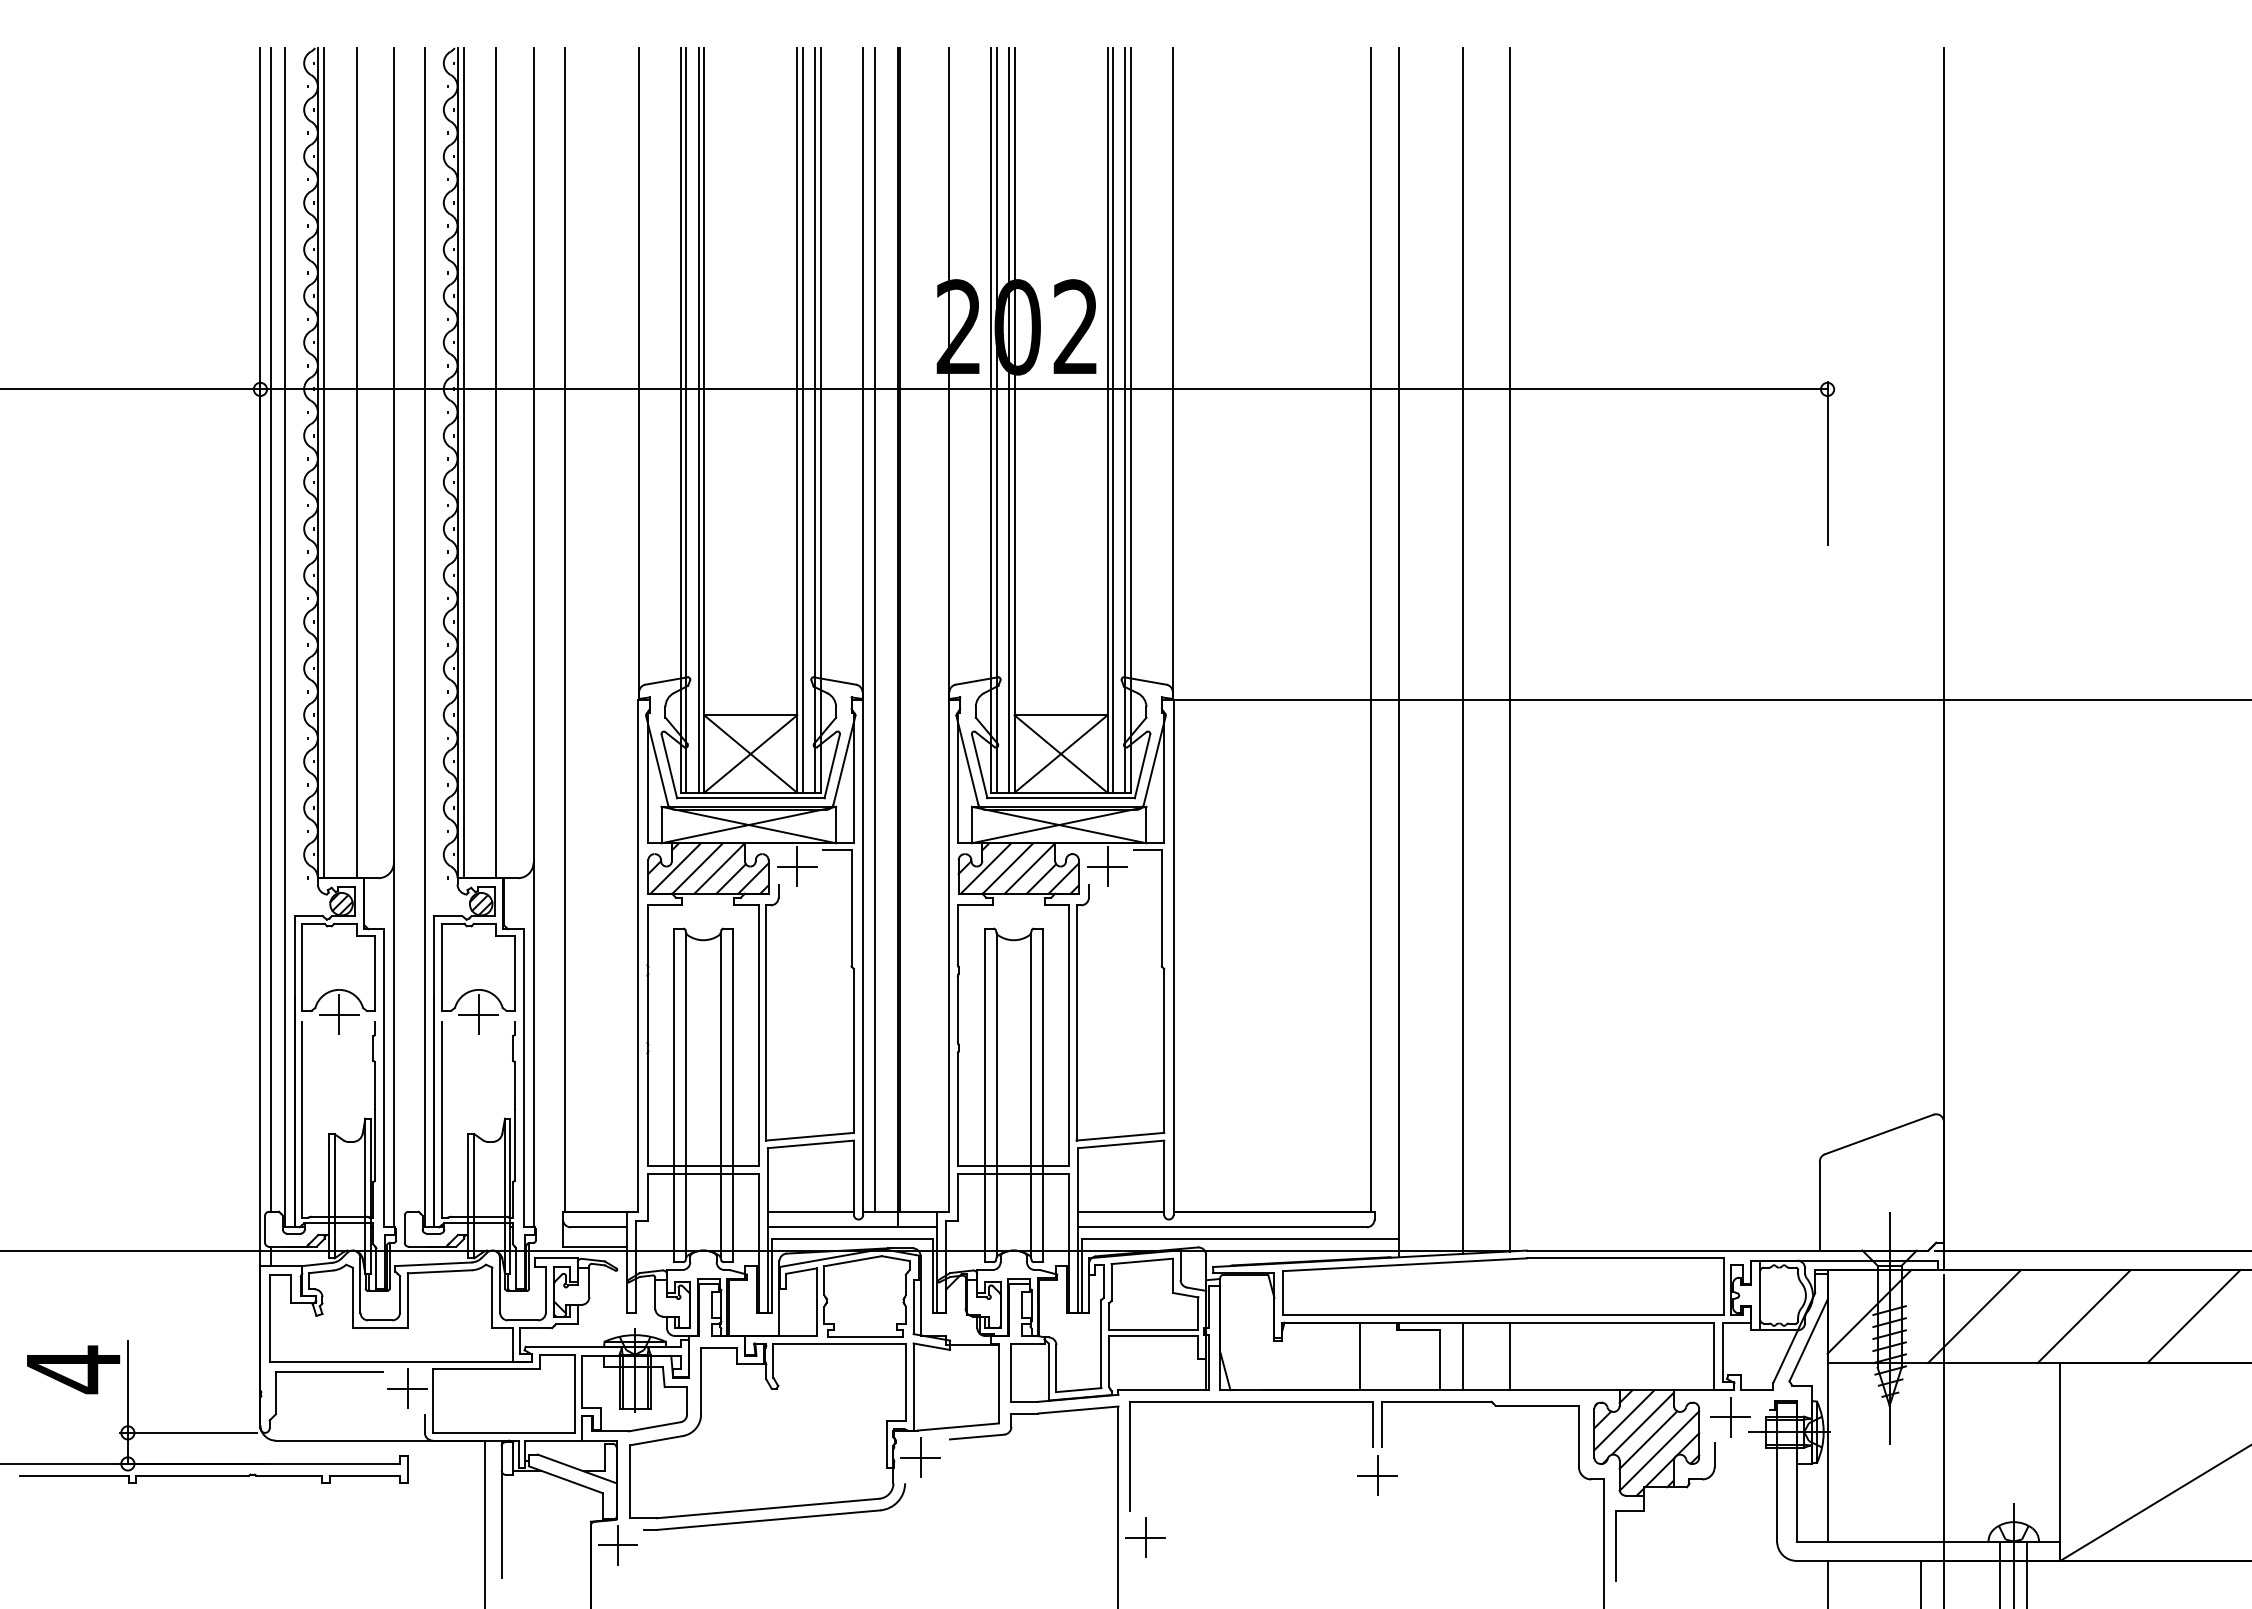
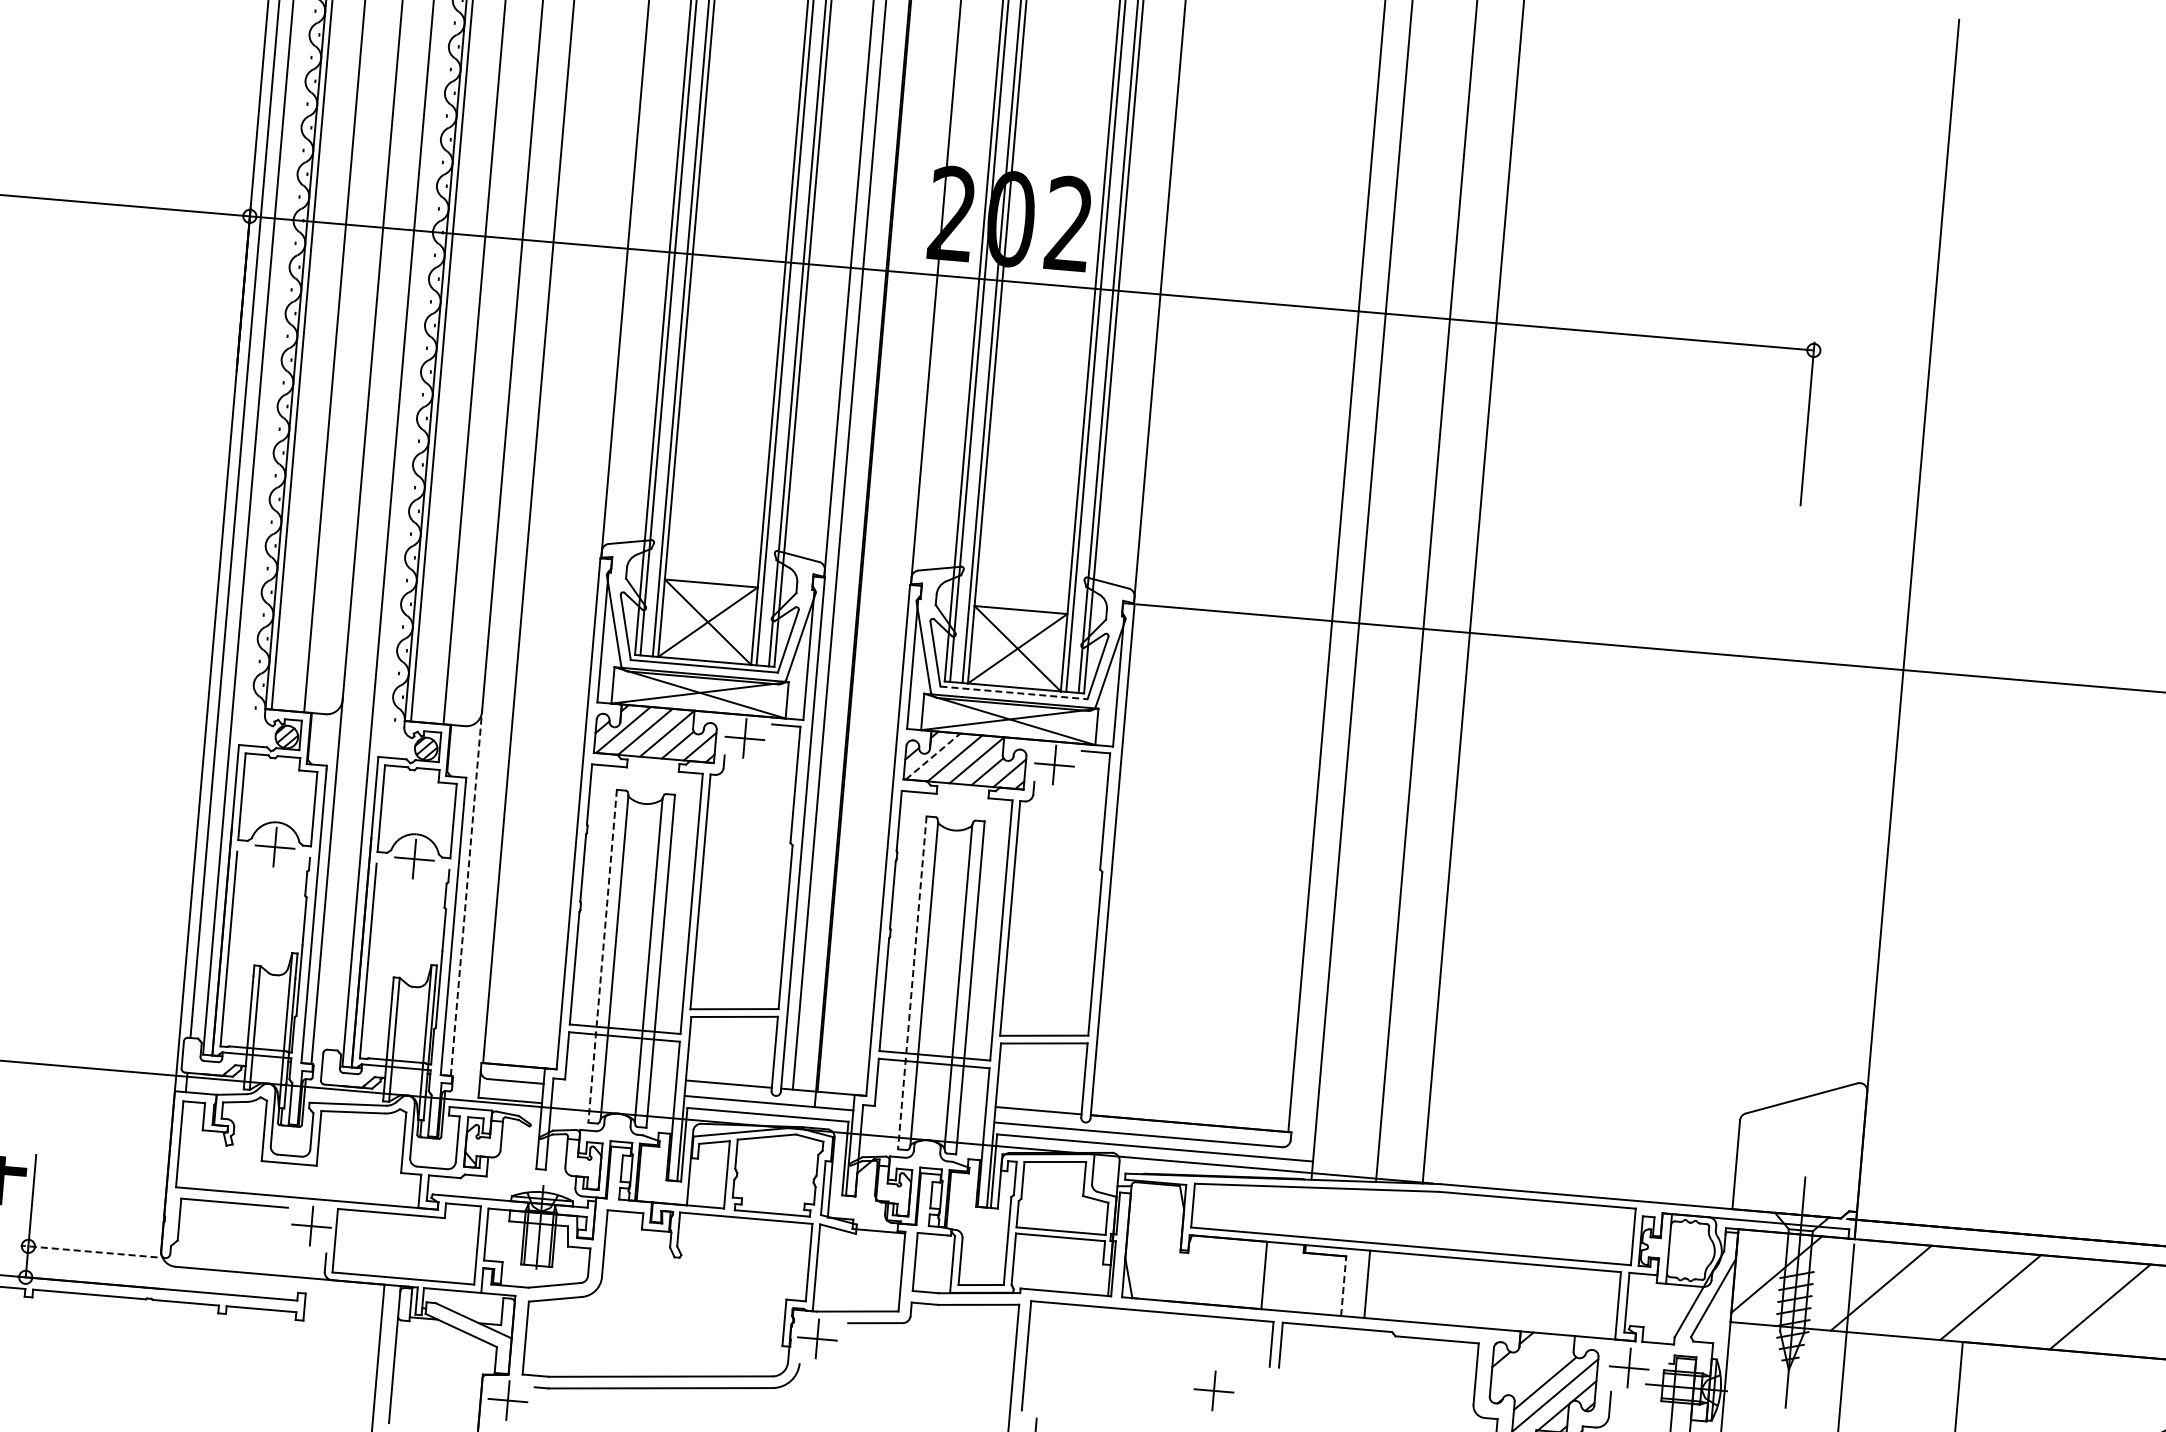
line: (1061, 798) -> (1014, 693), solid -> dashed
line: (986, 868) -> (933, 756), solid -> dashed
line: (533, 1043) -> (466, 892), solid -> dashed
line: (674, 1095) -> (602, 956), solid -> dashed
line: (984, 1095) -> (912, 982), solid -> dashed
line: (1509, 1356) -> (1413, 1288), removed
line: (1439, 1360) -> (1343, 1286), solid -> dashed
line: (1624, 1420) -> (1522, 1362), removed
line: (1642, 1423) -> (1540, 1366), removed
line: (188, 1432) -> (88, 1251), solid -> dashed
part: (1377, 1475) -> (1213, 1390), moved

